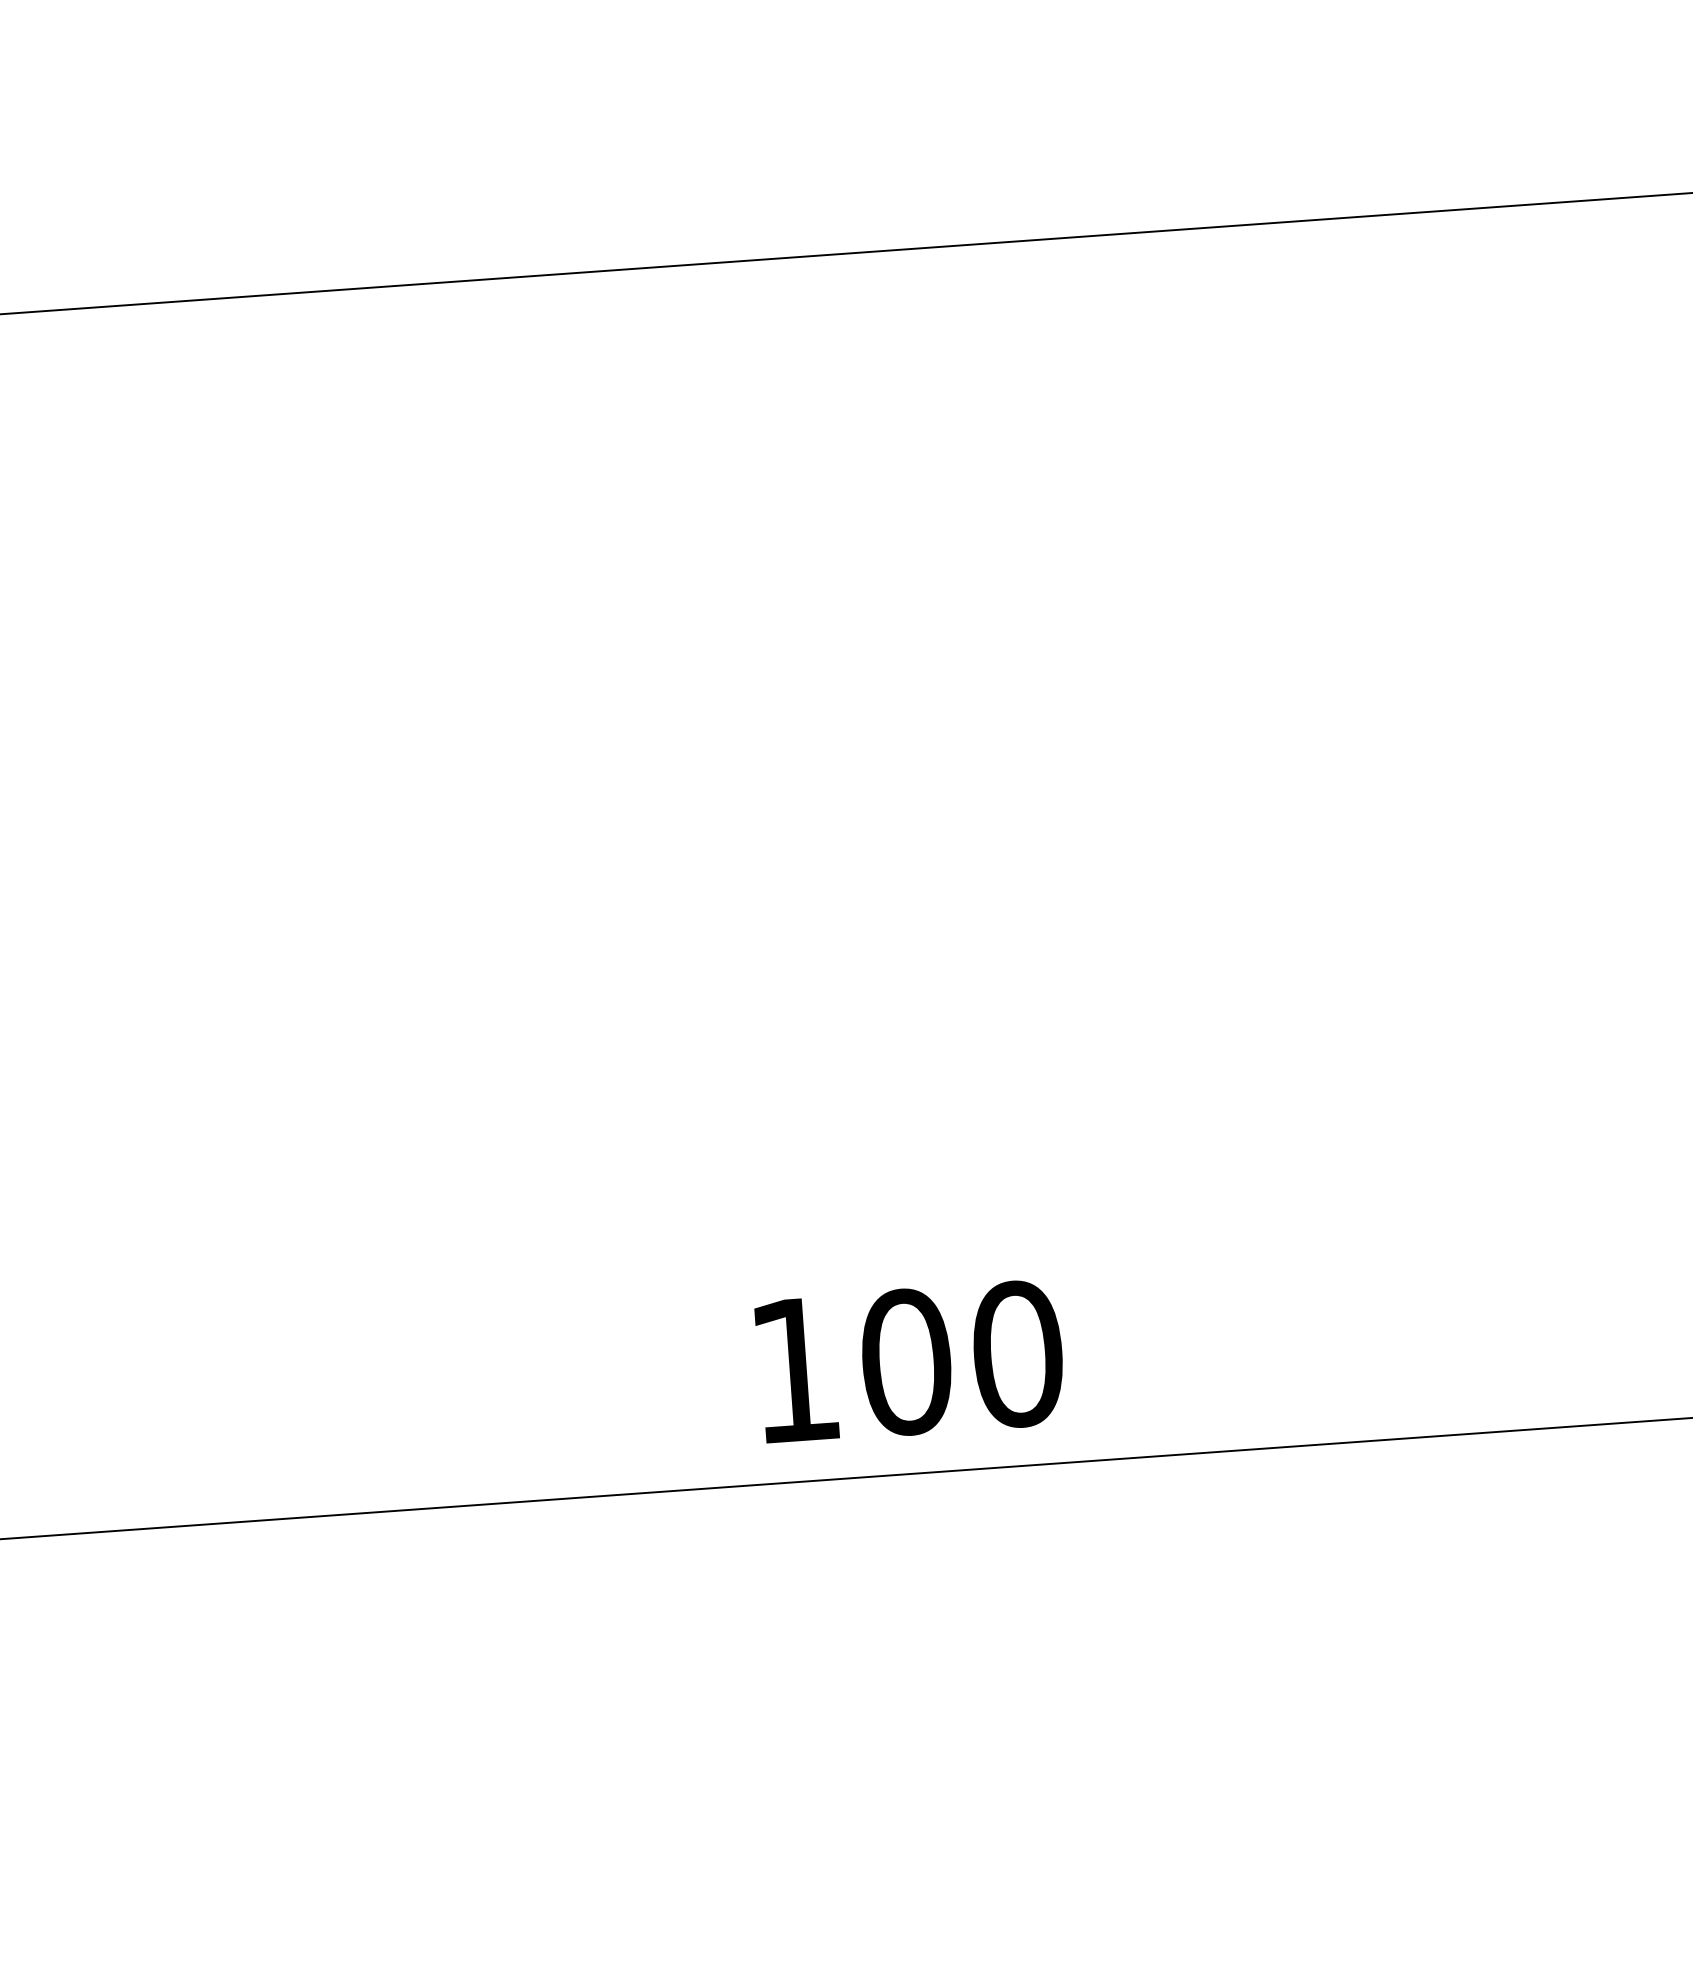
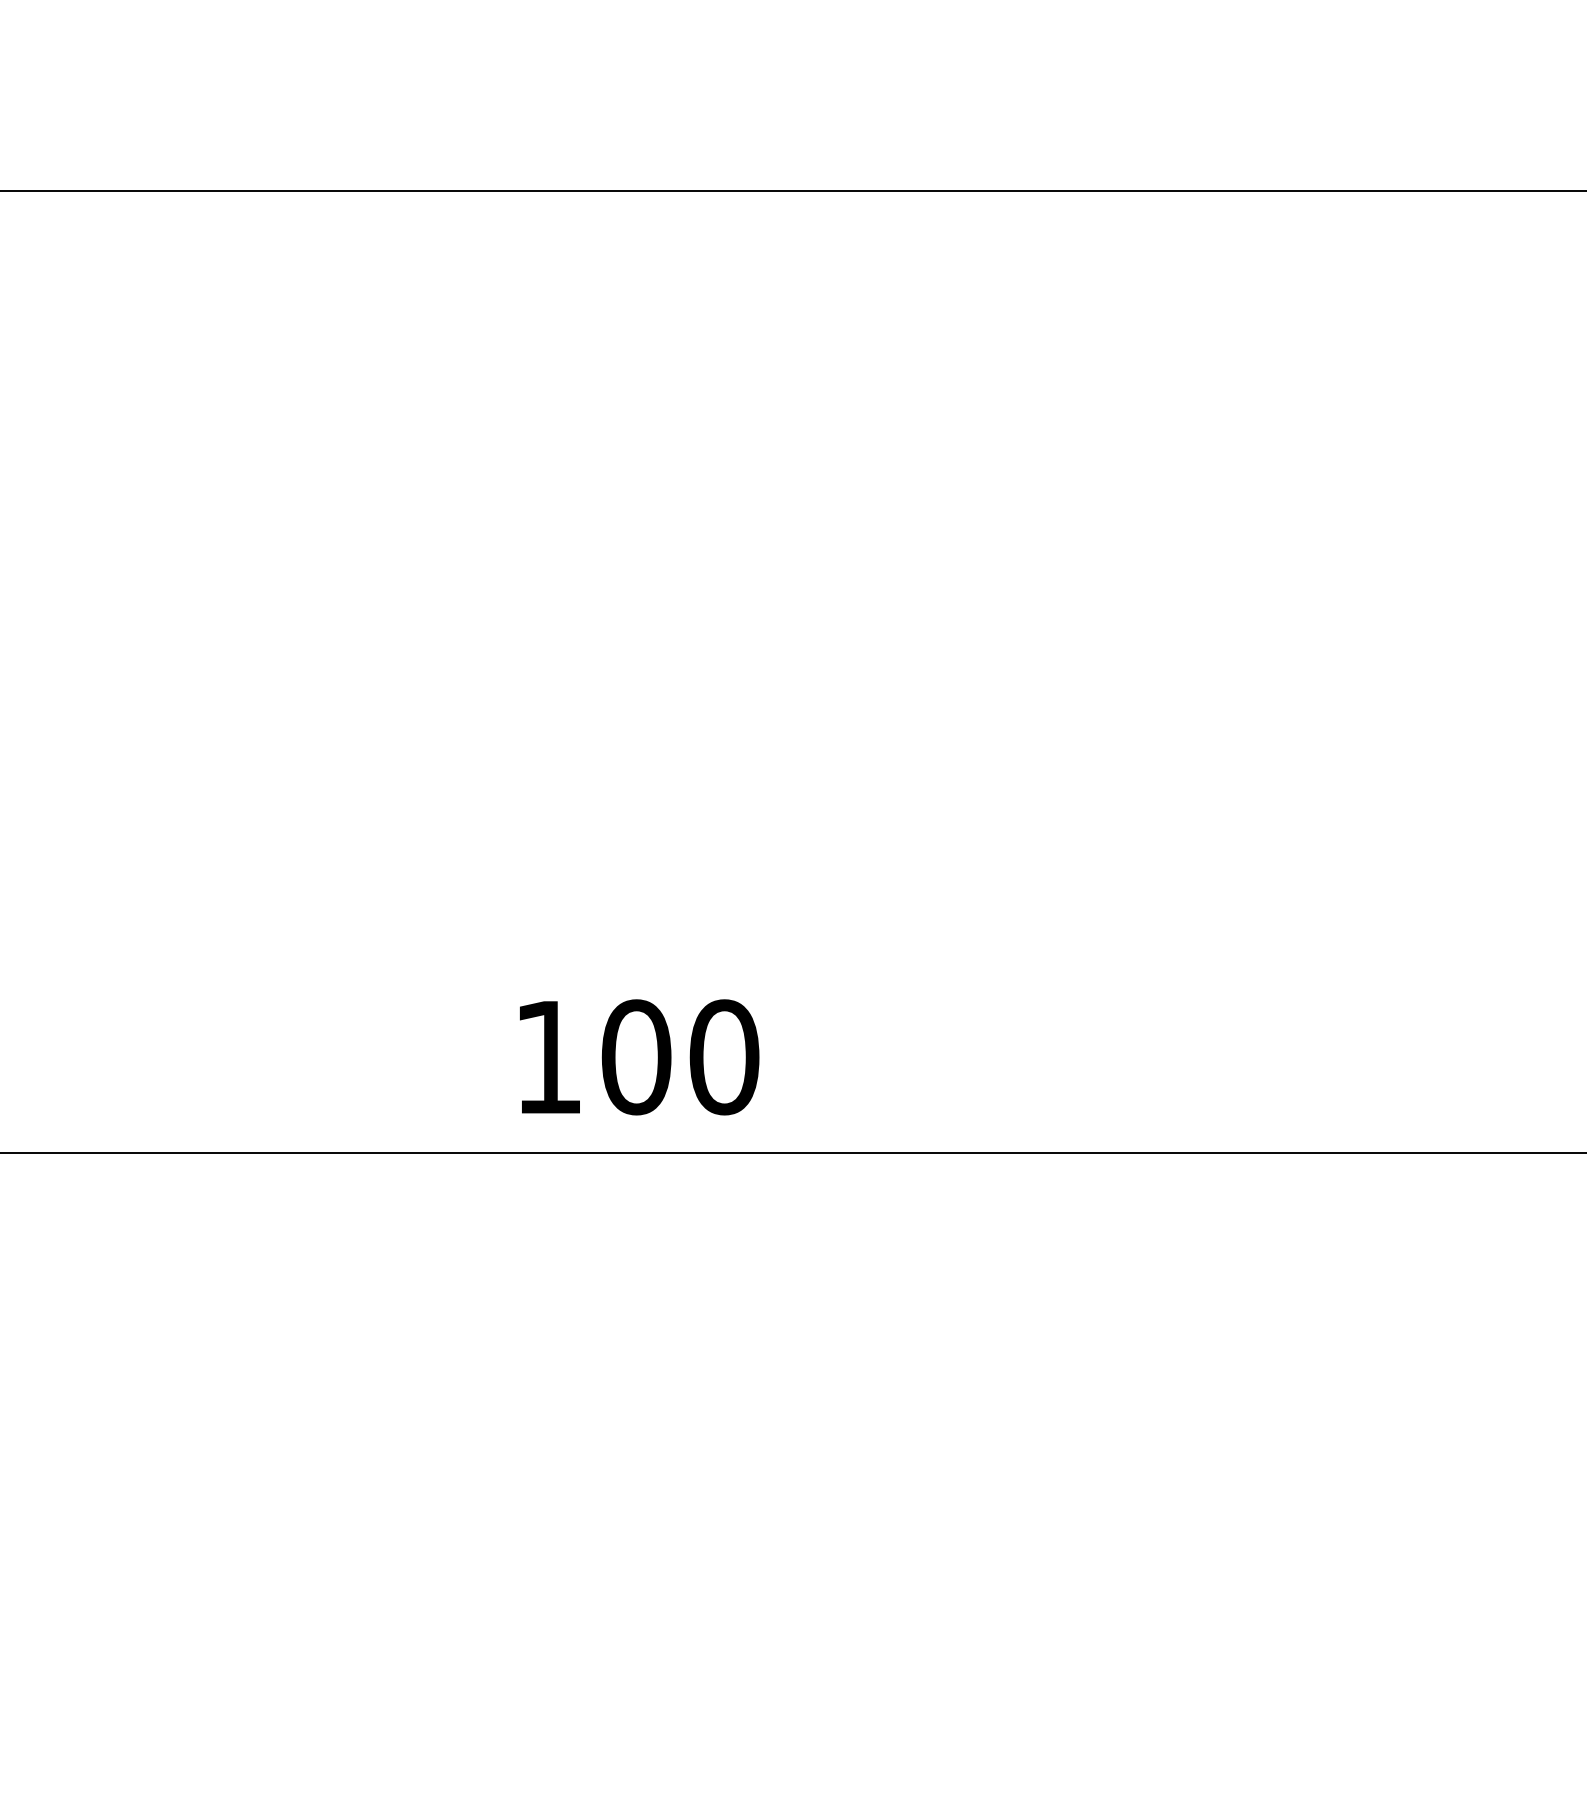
text: (910, 1362) -> (639, 1057), moved

